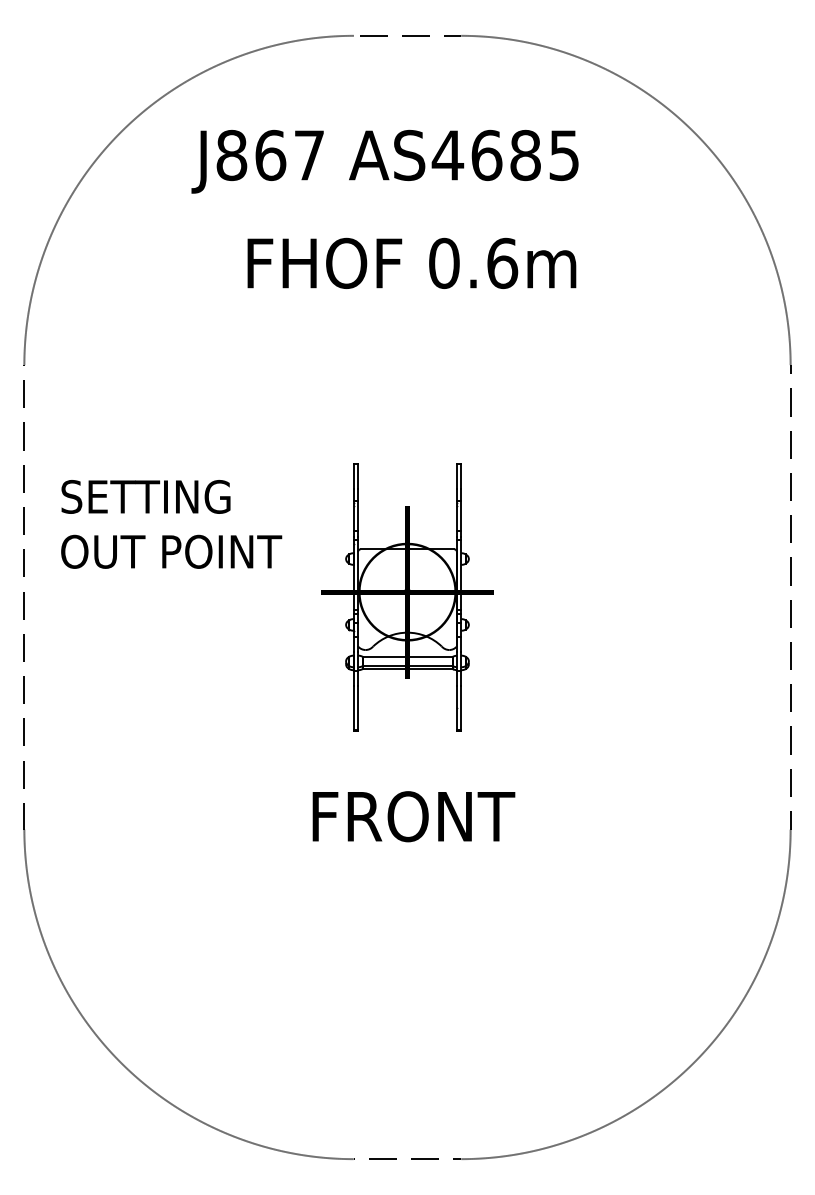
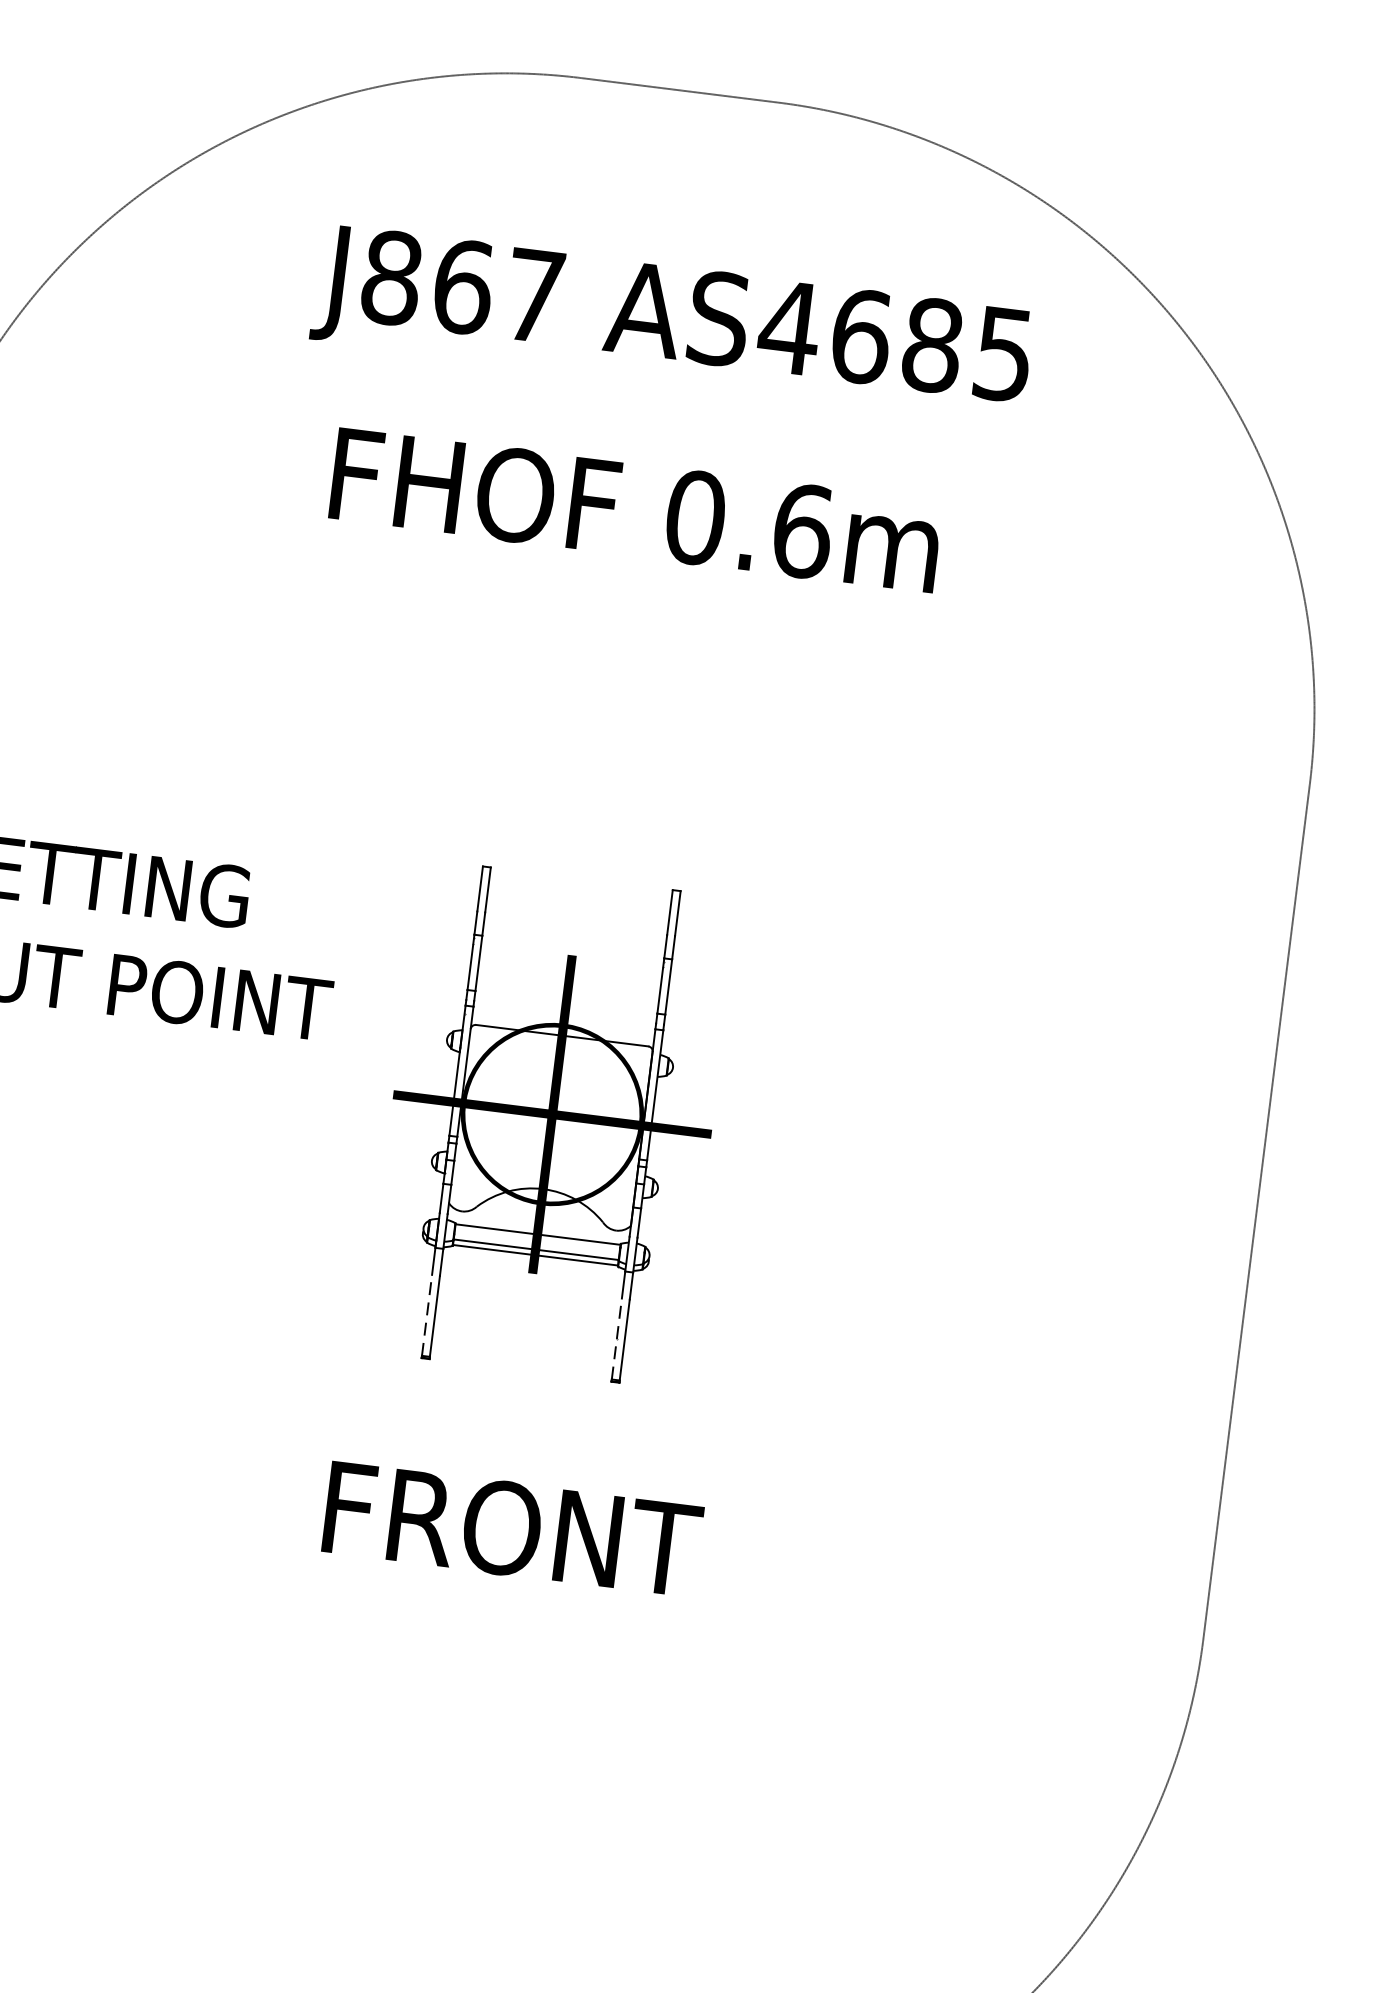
text: (384, 161) -> (671, 324), moved
line: (353, 707) -> (426, 1314), solid -> dashed
line: (456, 707) -> (616, 1338), solid -> dashed

